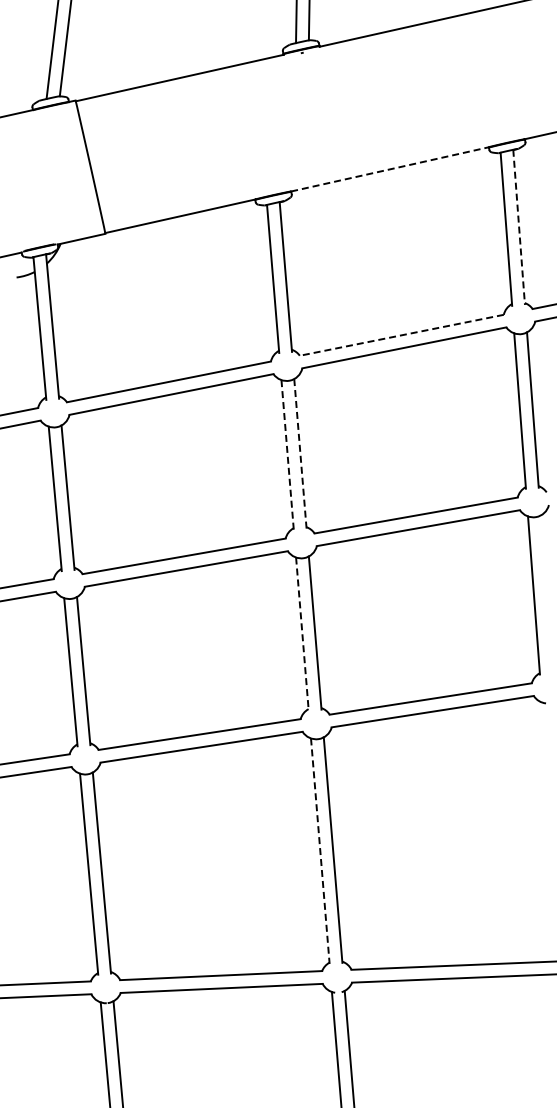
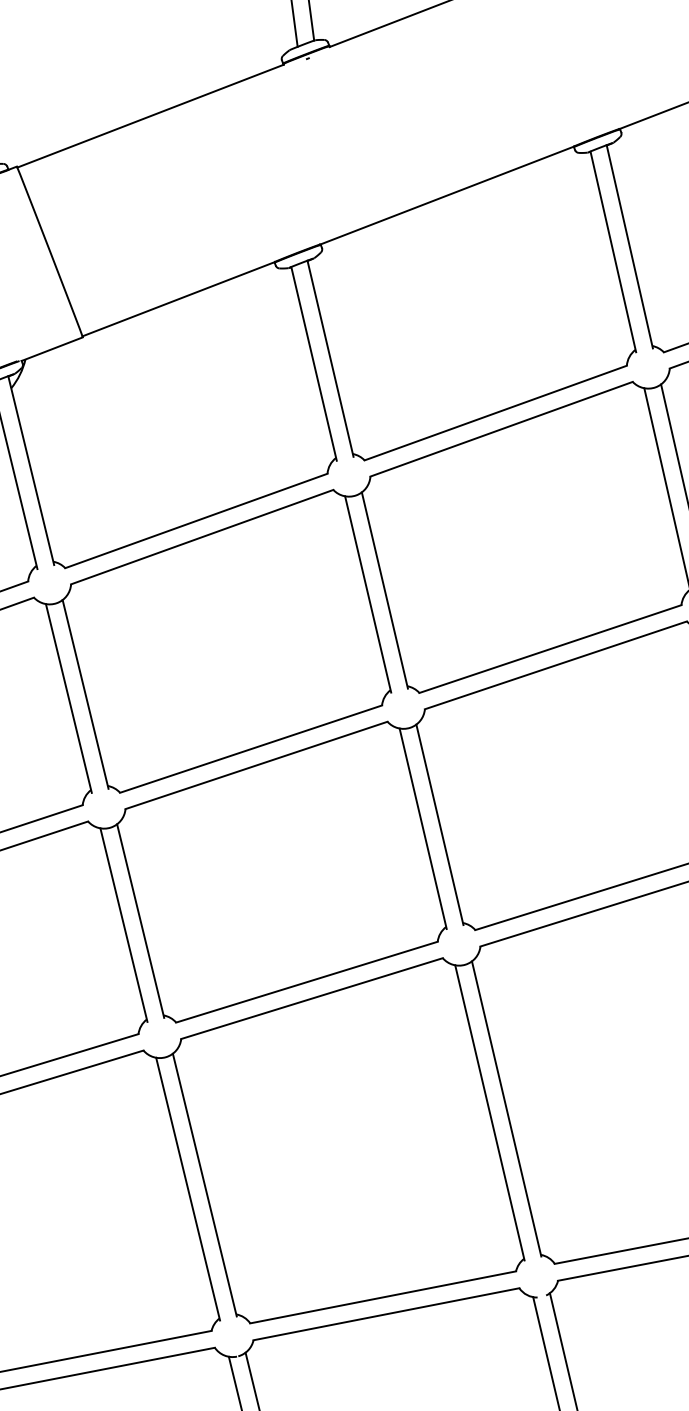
line: (390, 169) -> (447, 195), dashed -> solid
line: (519, 227) -> (630, 246), dashed -> solid
line: (401, 335) -> (495, 413), dashed -> solid
line: (300, 454) -> (385, 591), dashed -> solid
line: (287, 455) -> (368, 595), dashed -> solid
line: (302, 634) -> (423, 829), dashed -> solid
line: (320, 851) -> (490, 1113), dashed -> solid

